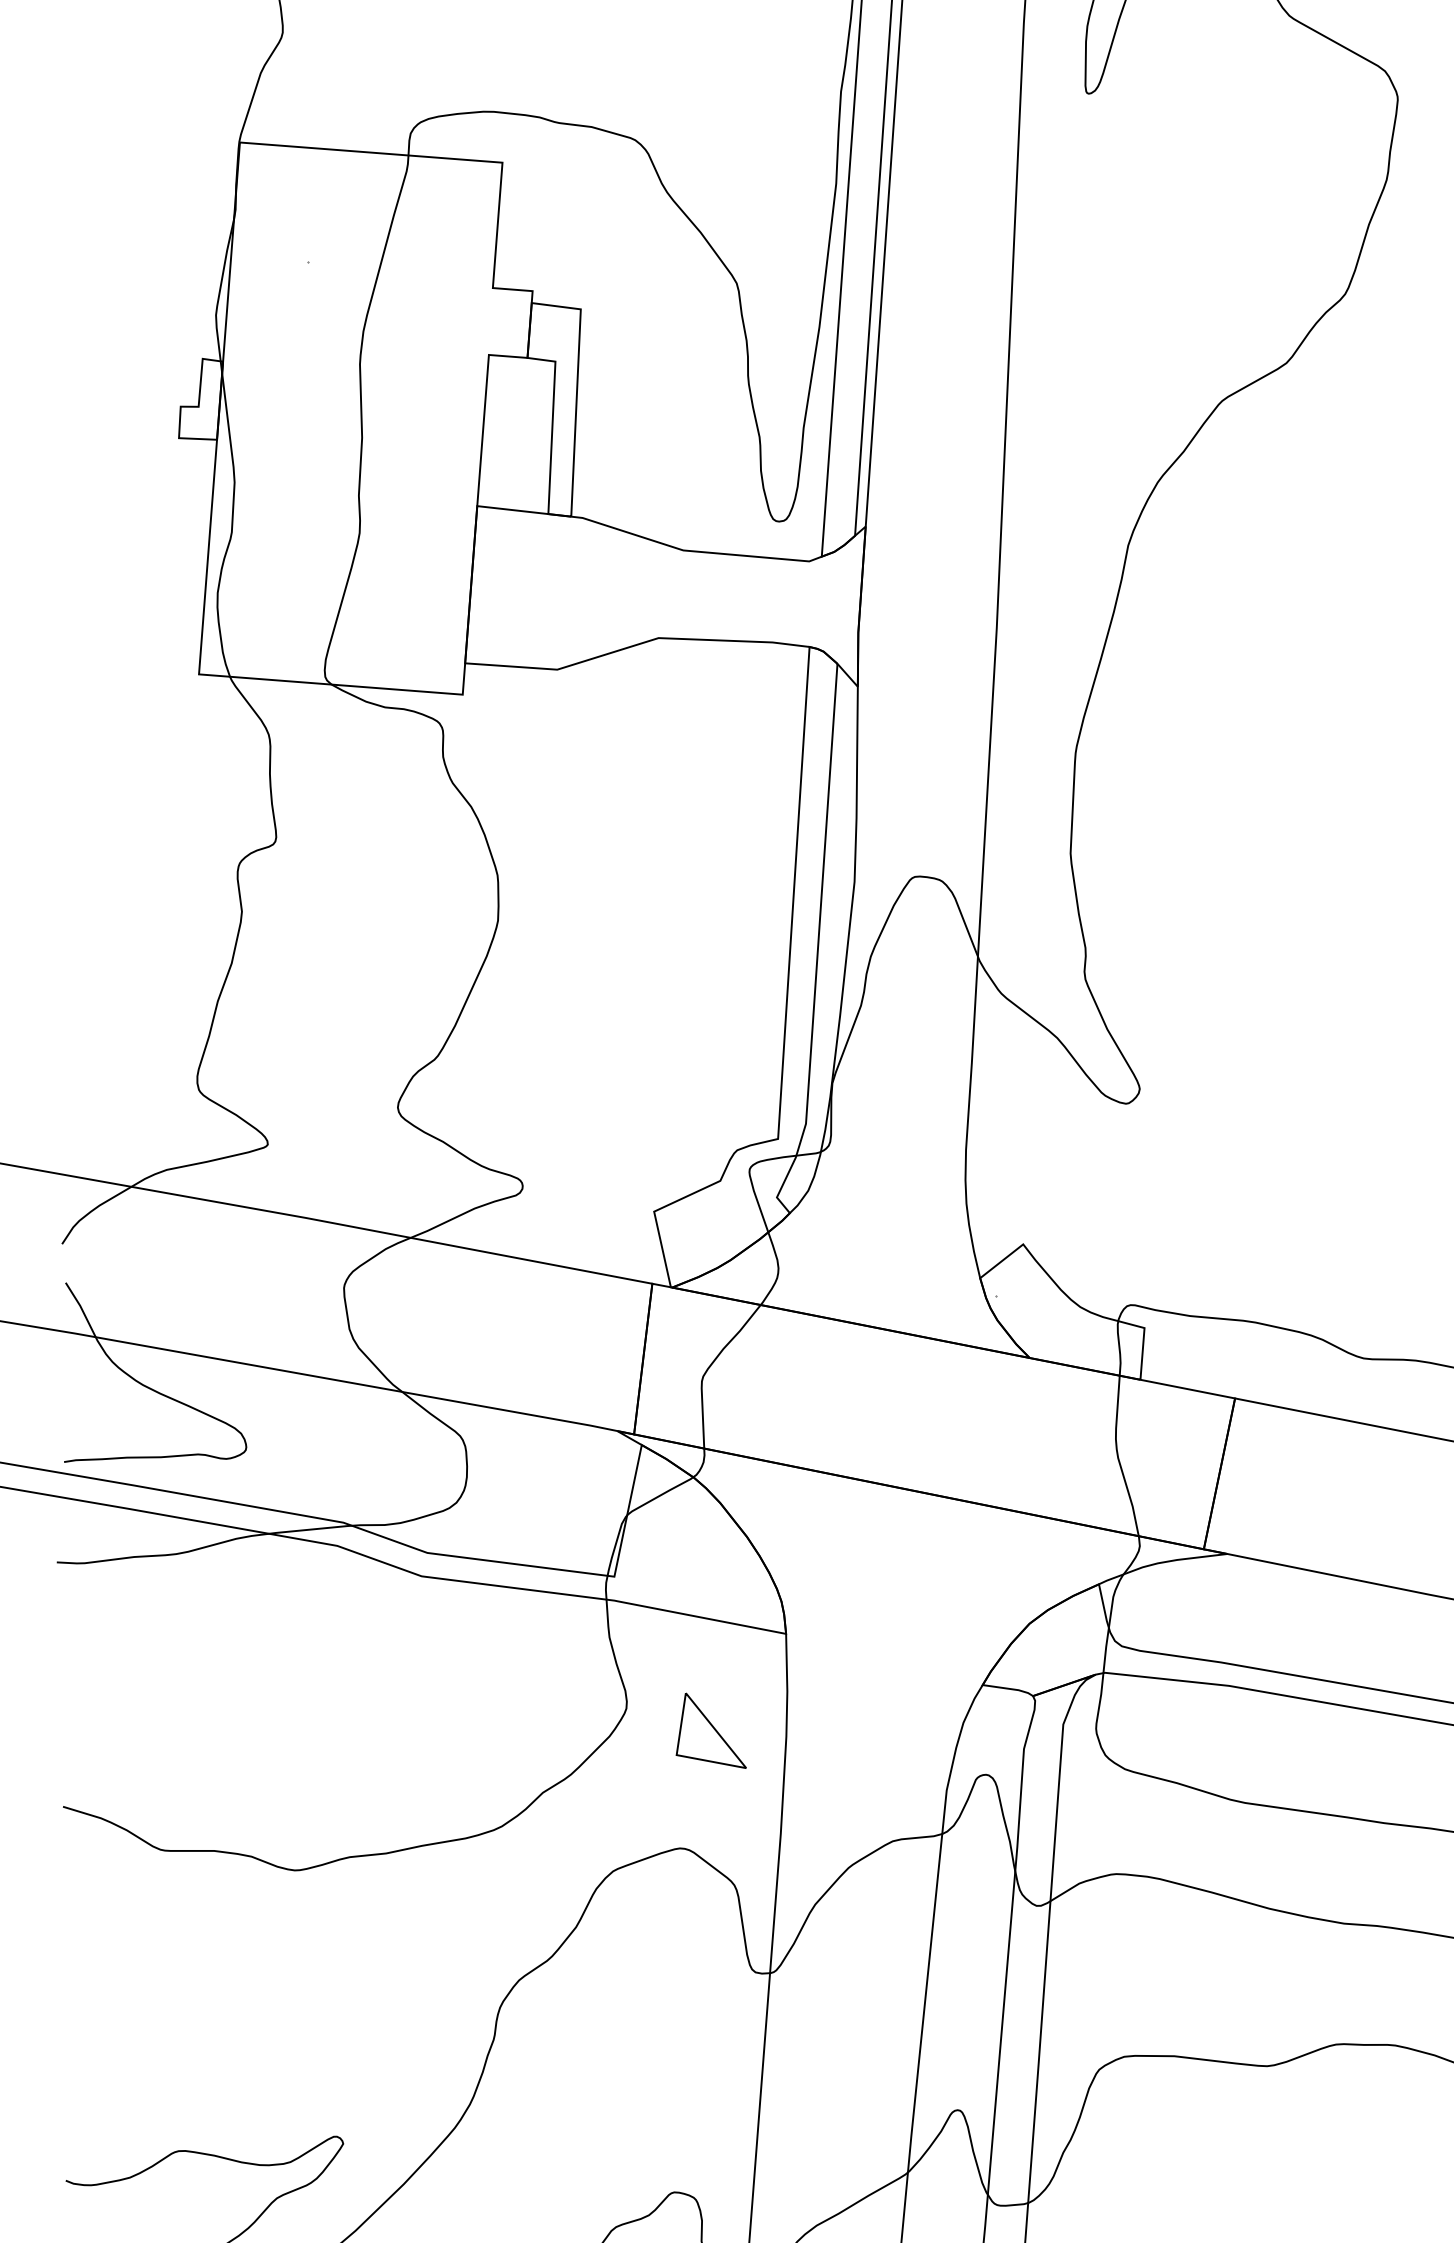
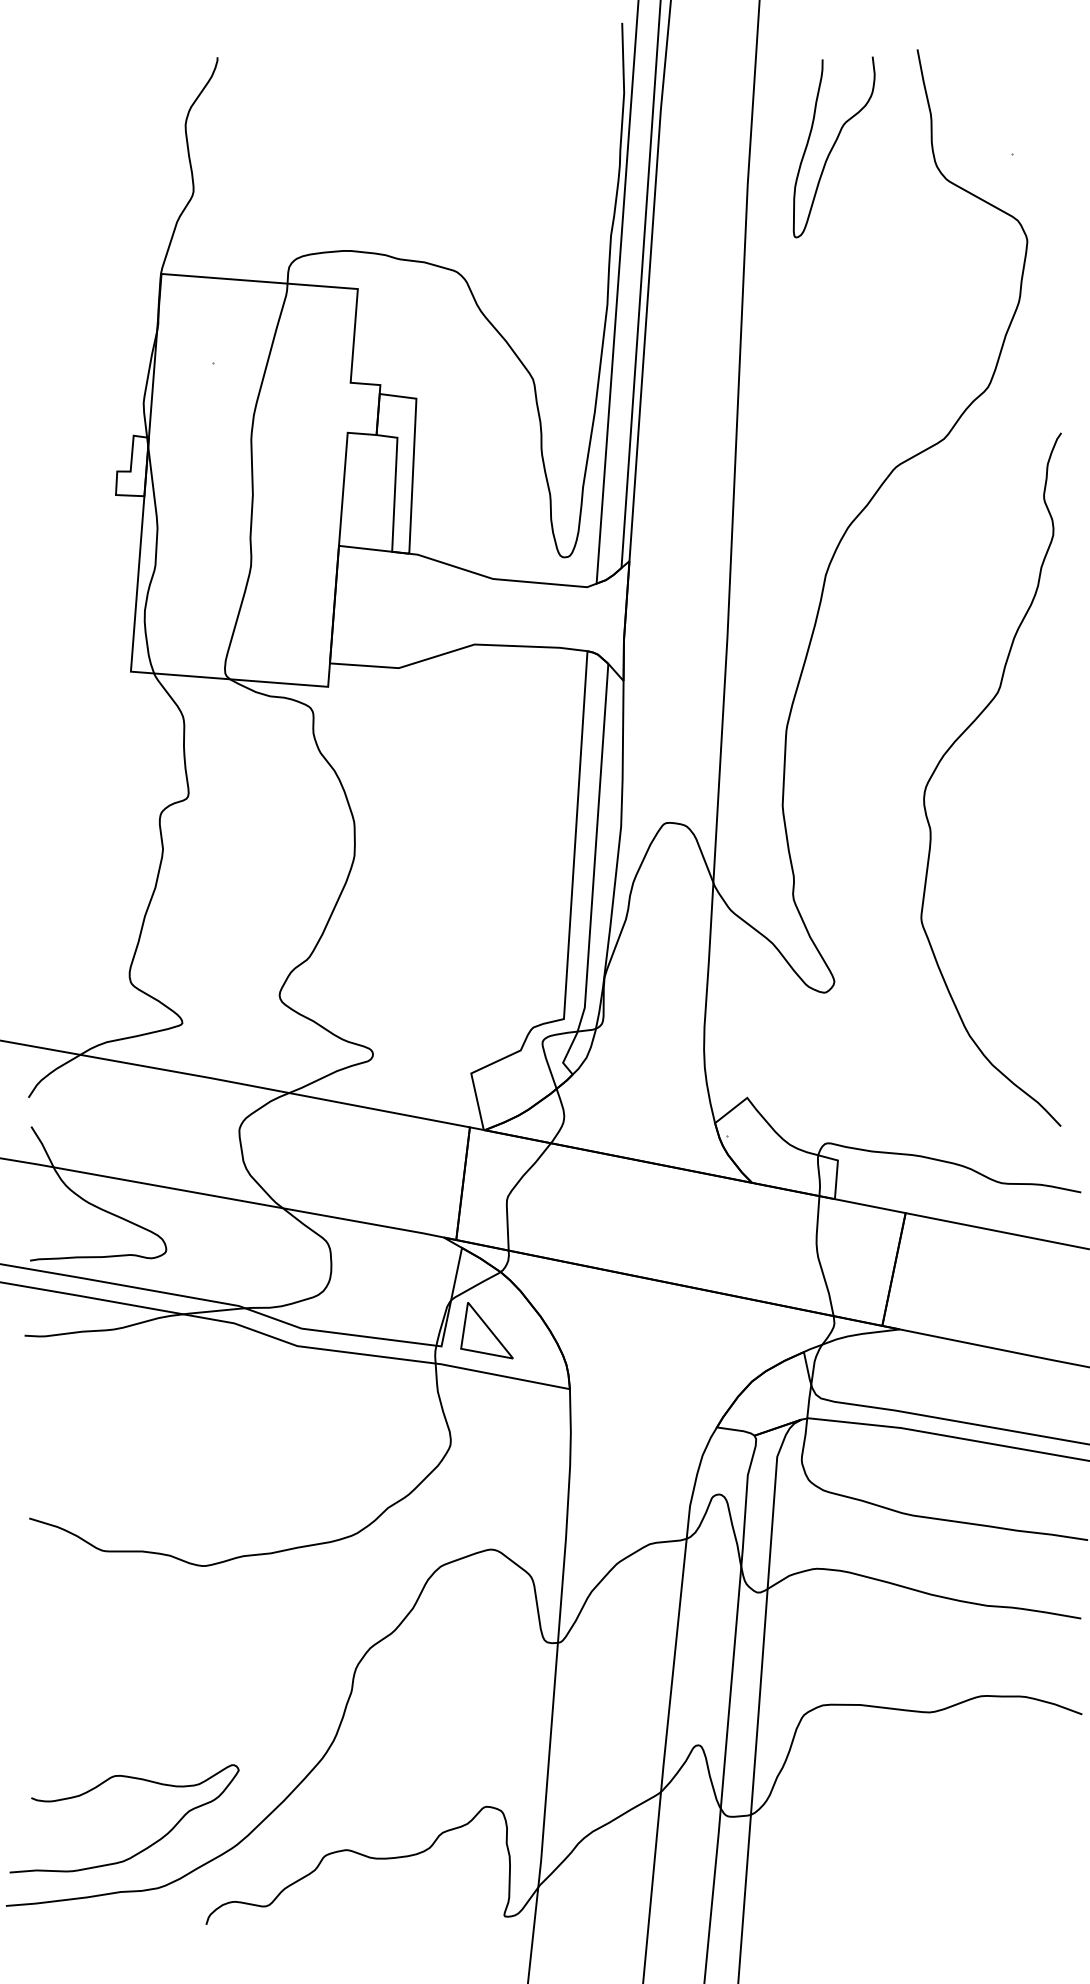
curve: (1299, 773) -> (953, 745), added
part: (710, 1730) -> (486, 1330), moved

